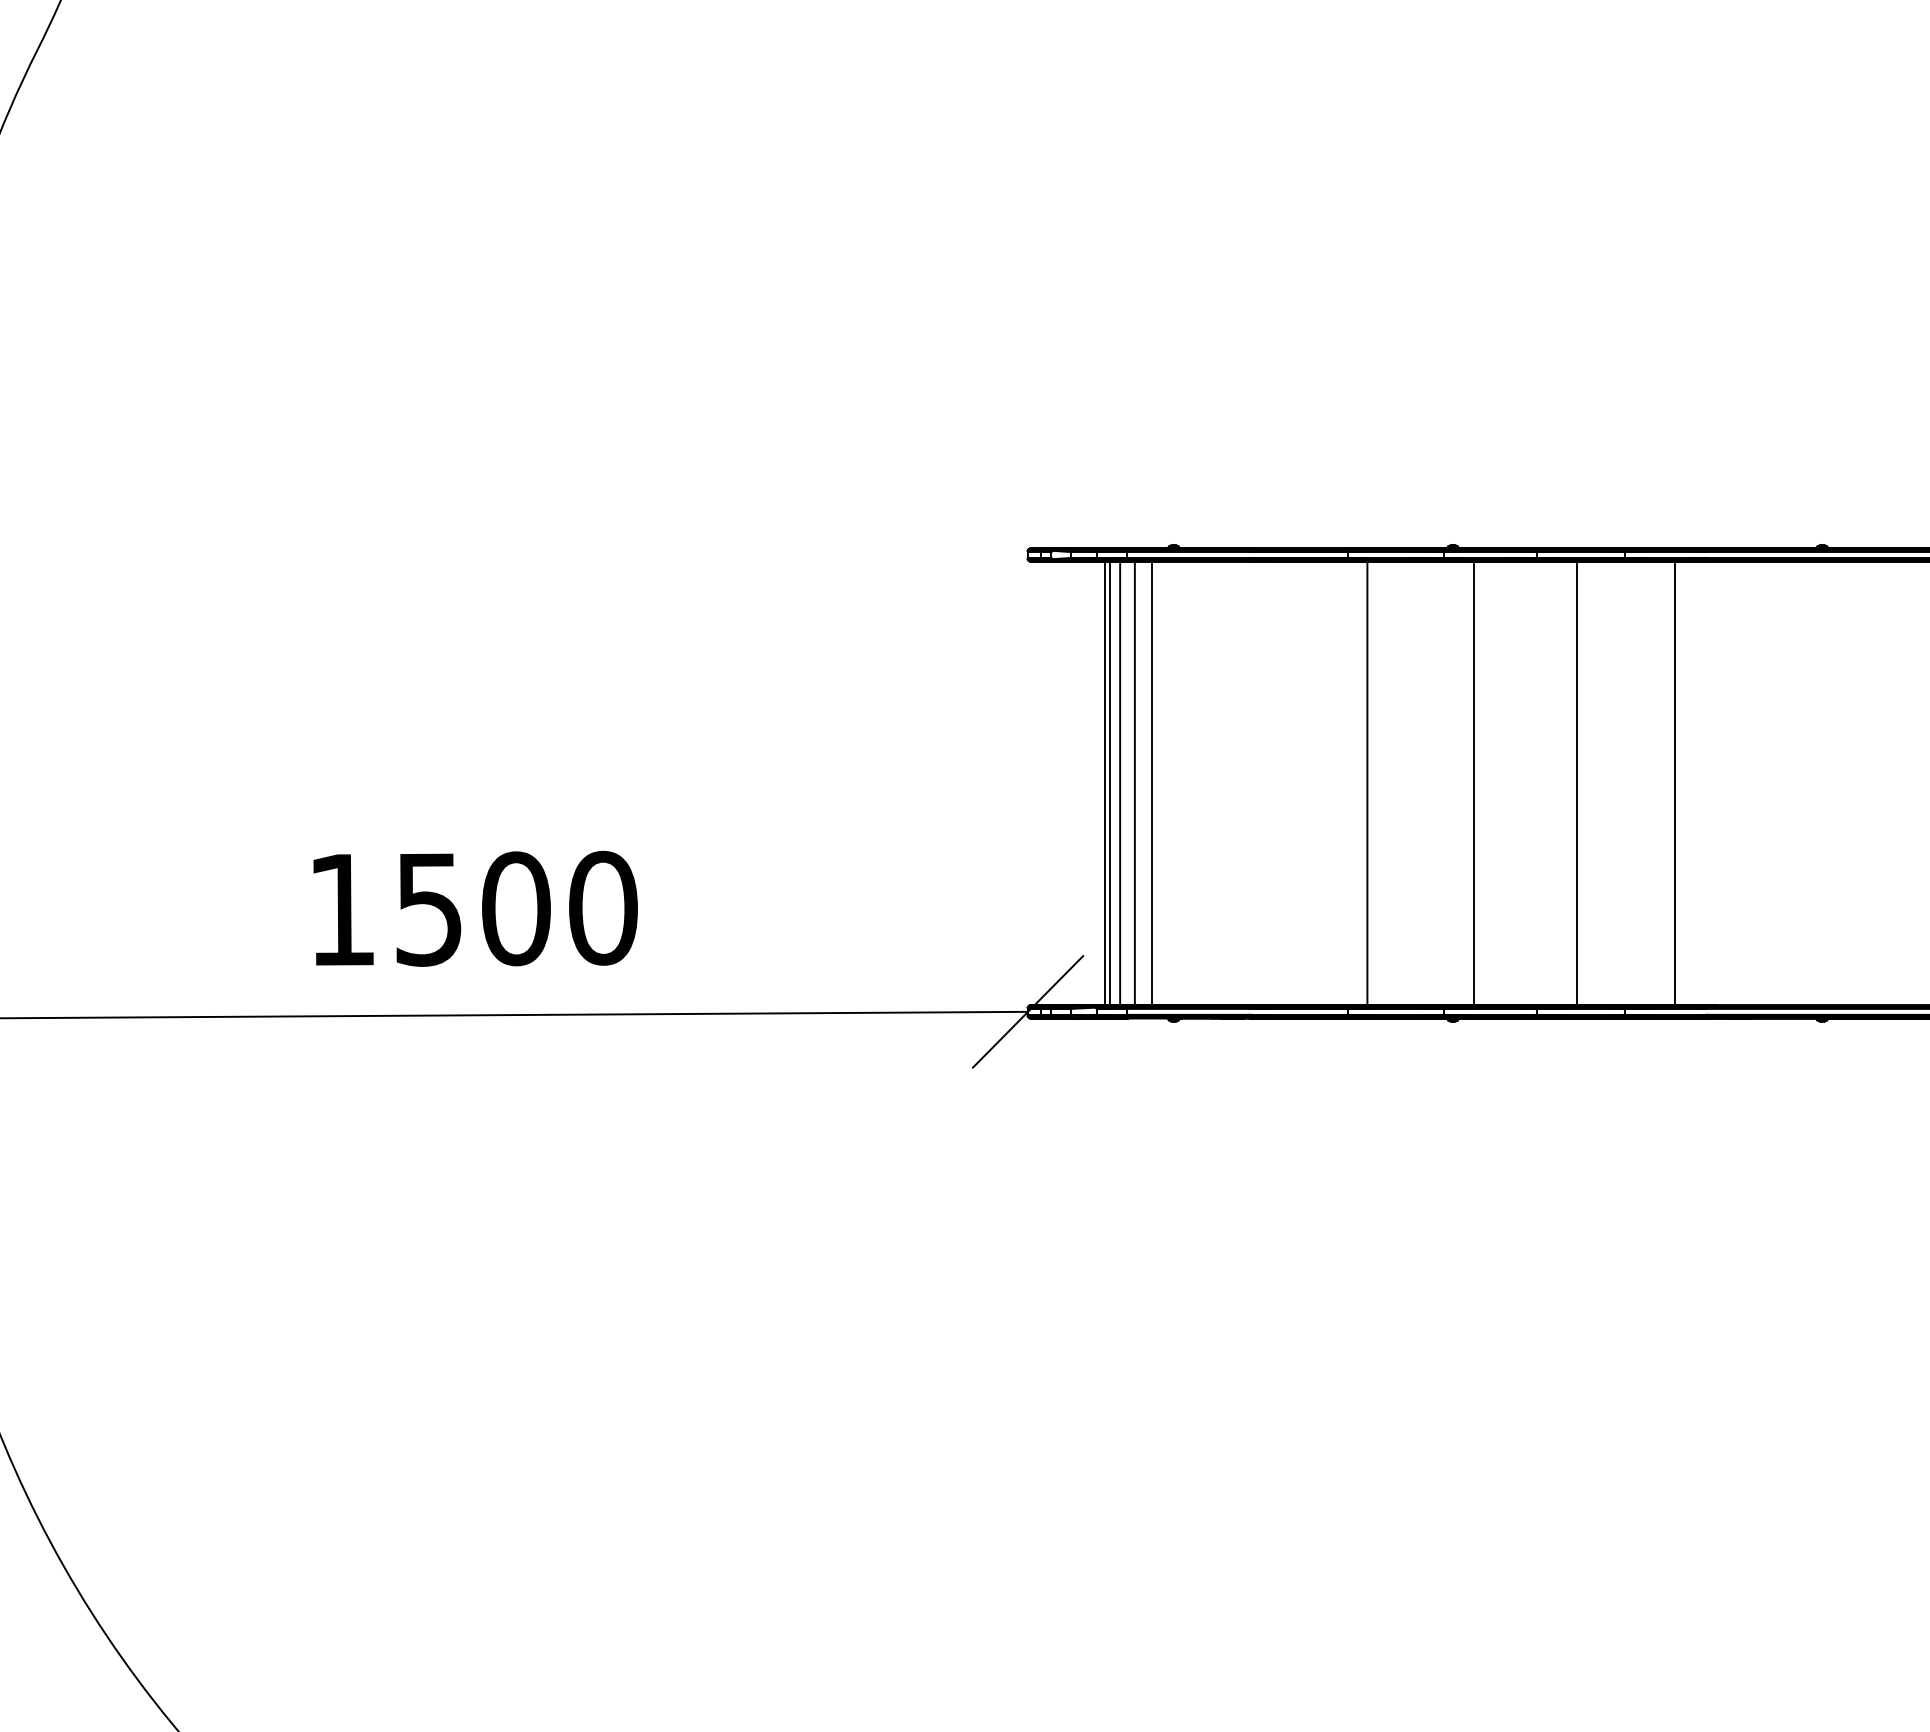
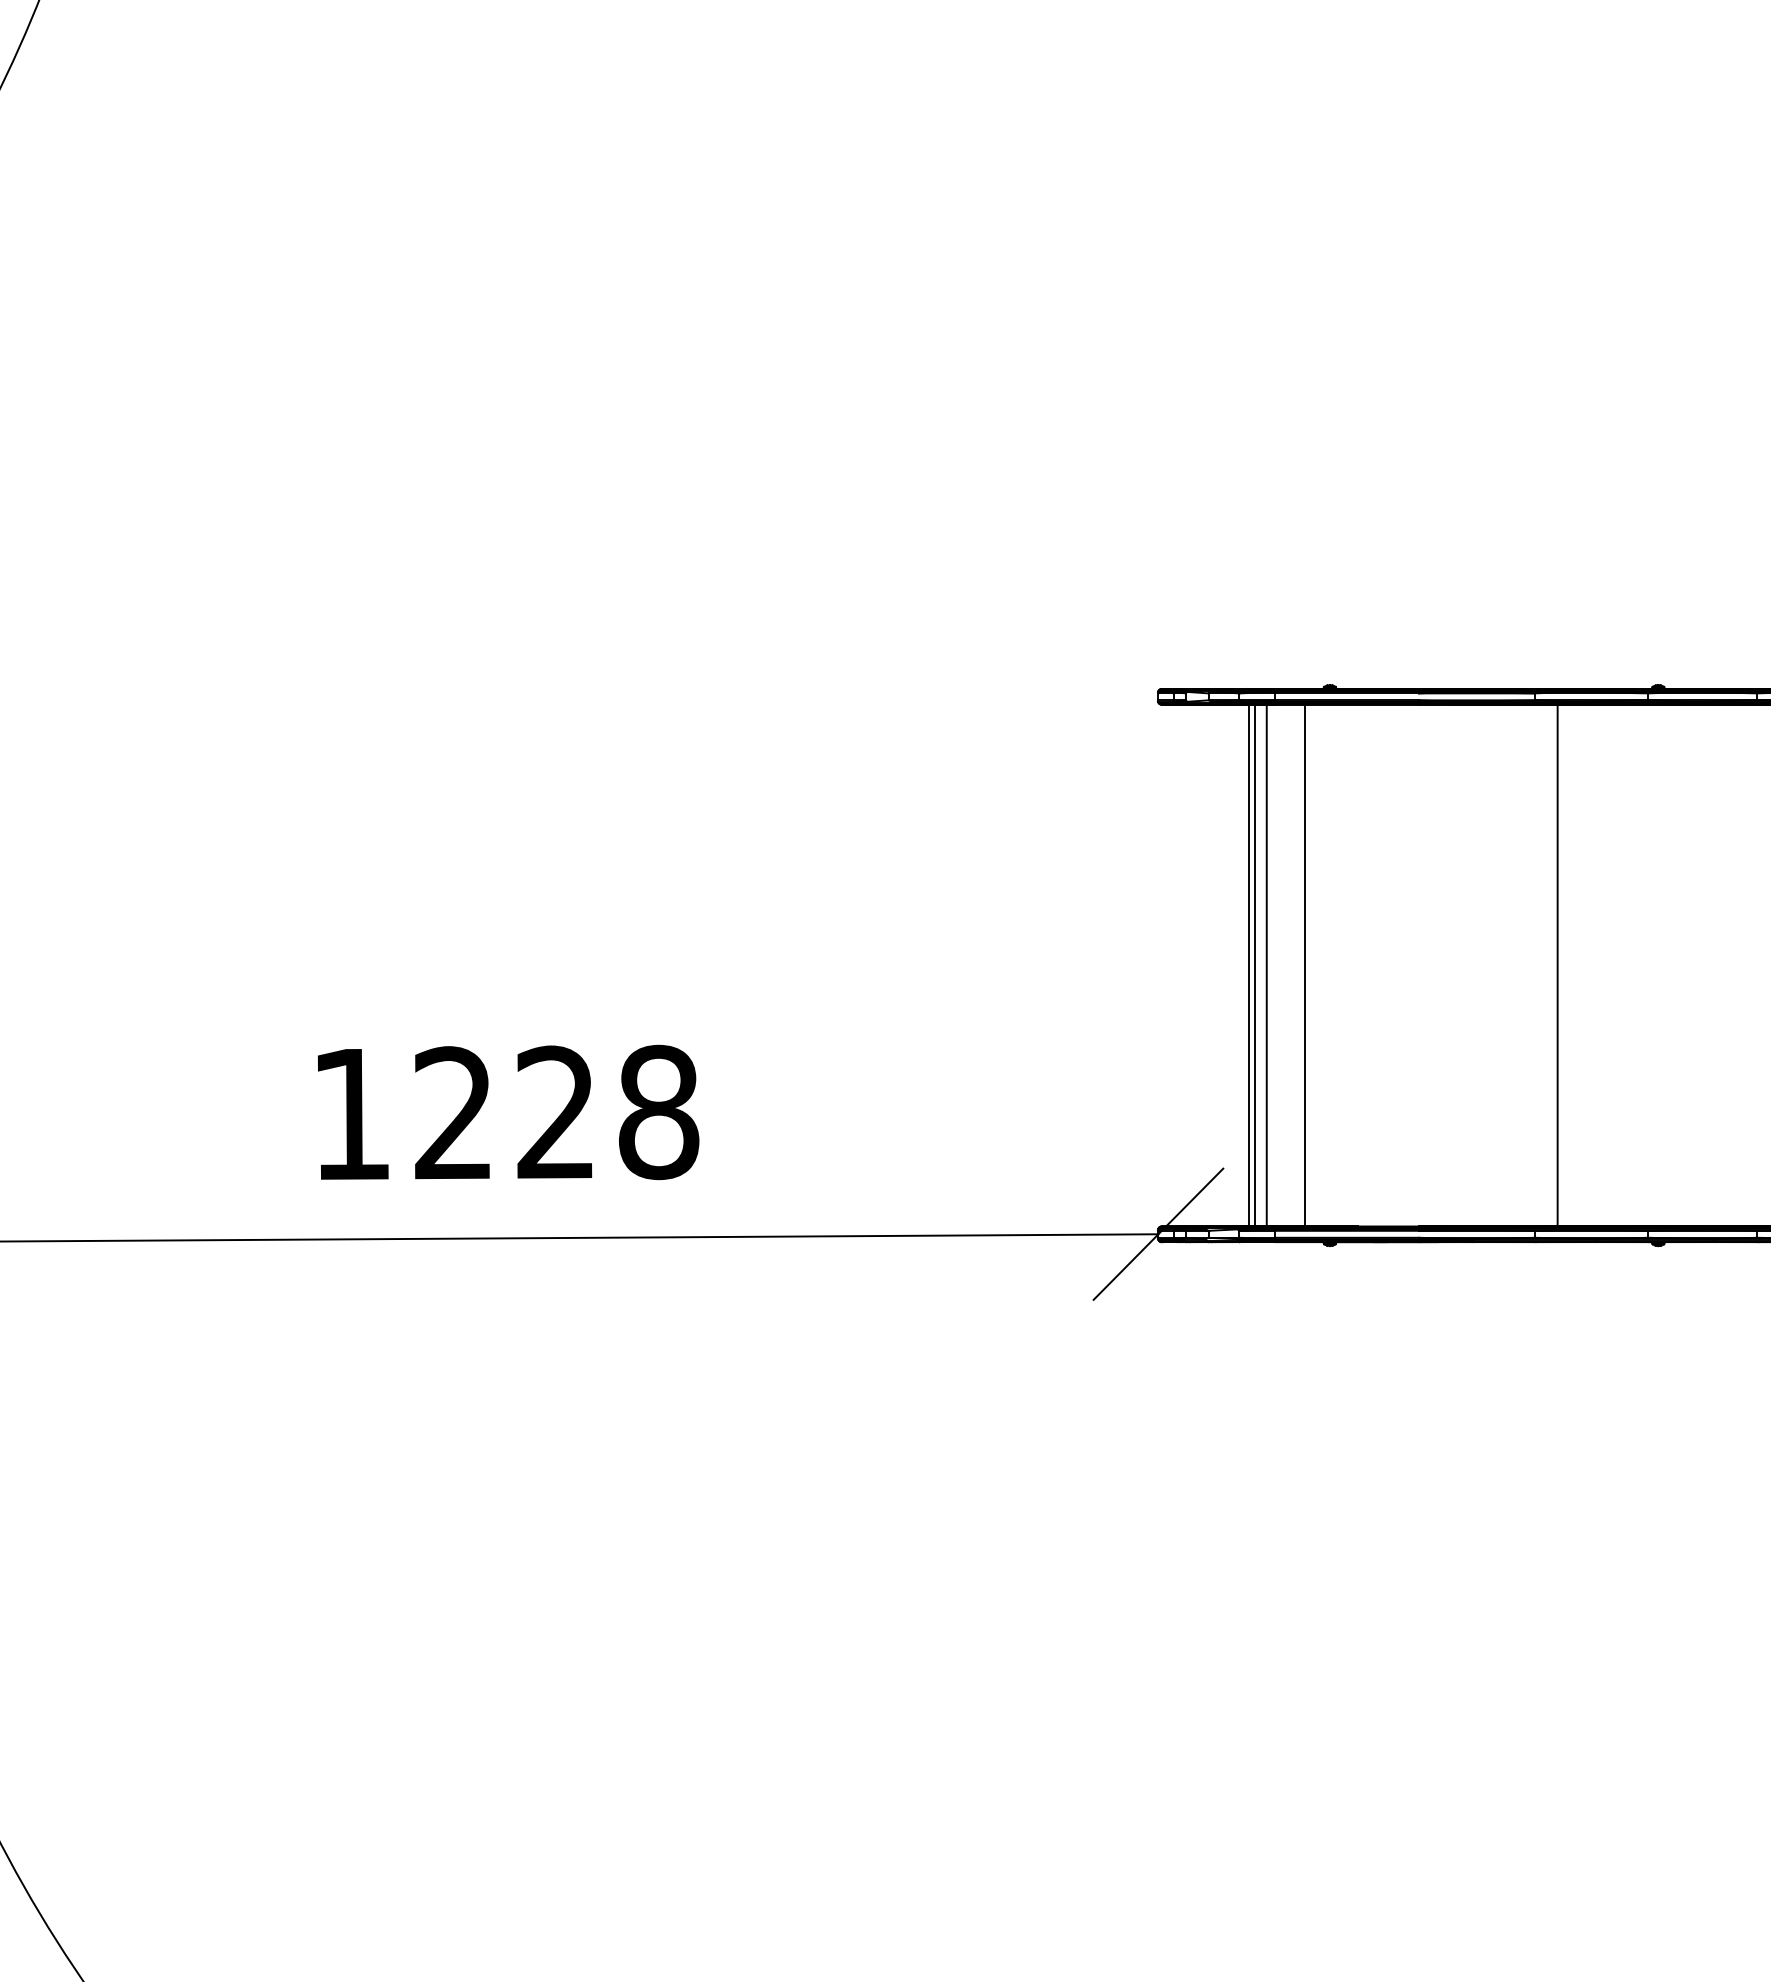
line: (1134, 783) -> (1283, 965), removed
line: (1474, 783) -> (1683, 965), removed
text: (516, 908) -> (556, 1112), 1500 -> 1228

